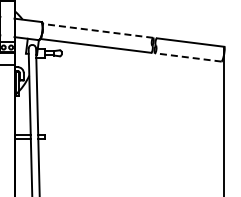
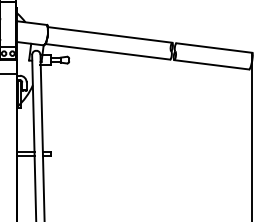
line: (97, 30) -> (109, 34), dashed -> solid
line: (187, 57) -> (210, 64), dashed -> solid

